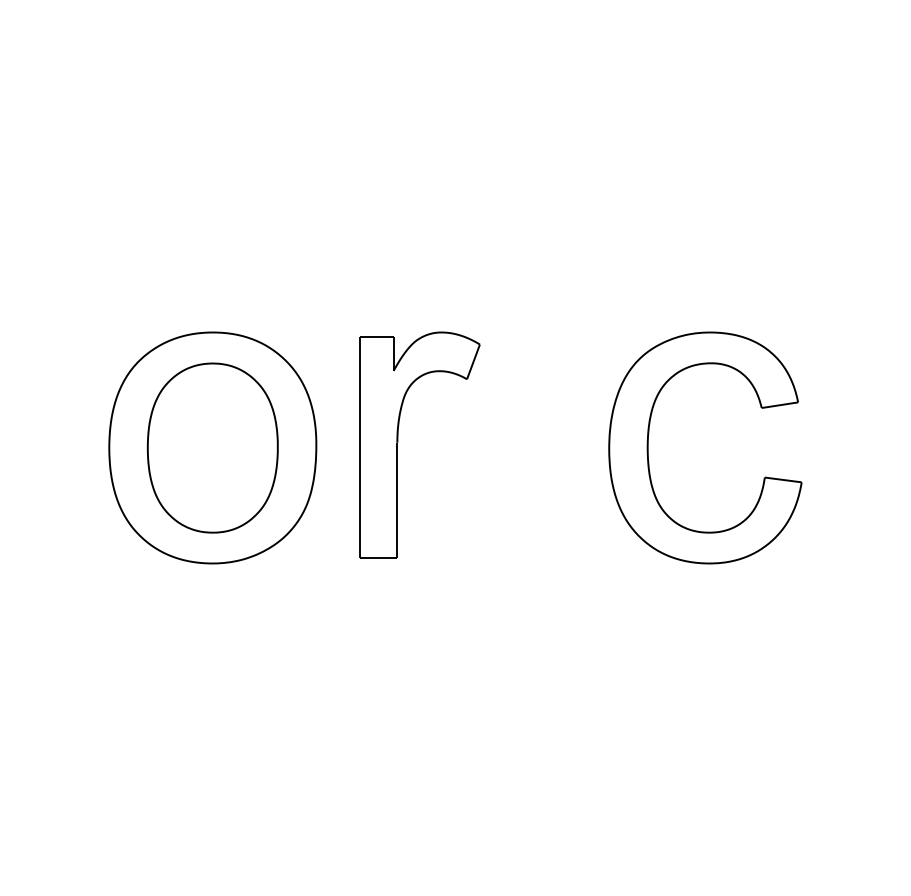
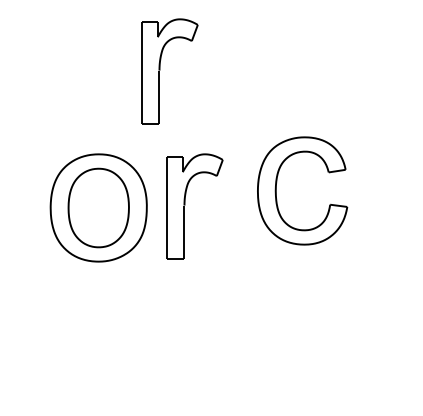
part: (345, 151) -> (160, 70), added
part: (649, 446) -> (276, 190), moved

